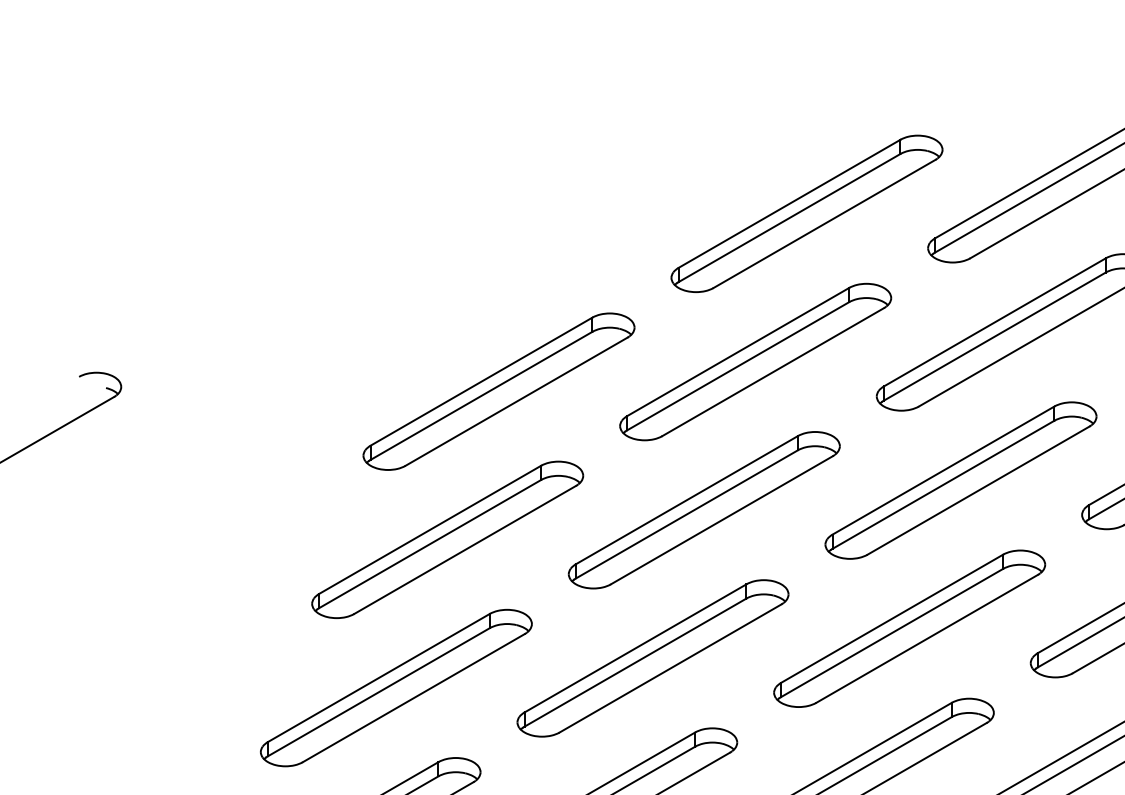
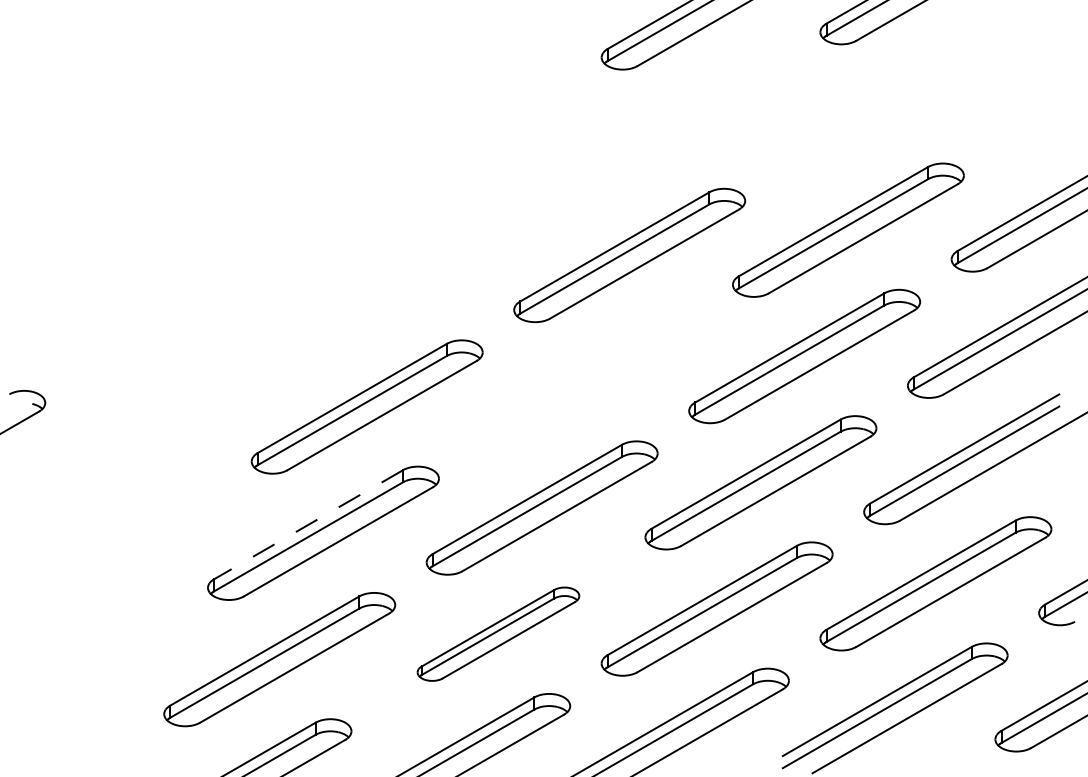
part: (755, 361) -> (585, 381), removed
line: (430, 529) -> (308, 524), solid -> dashed
part: (653, 657) -> (498, 633), size x0.7

